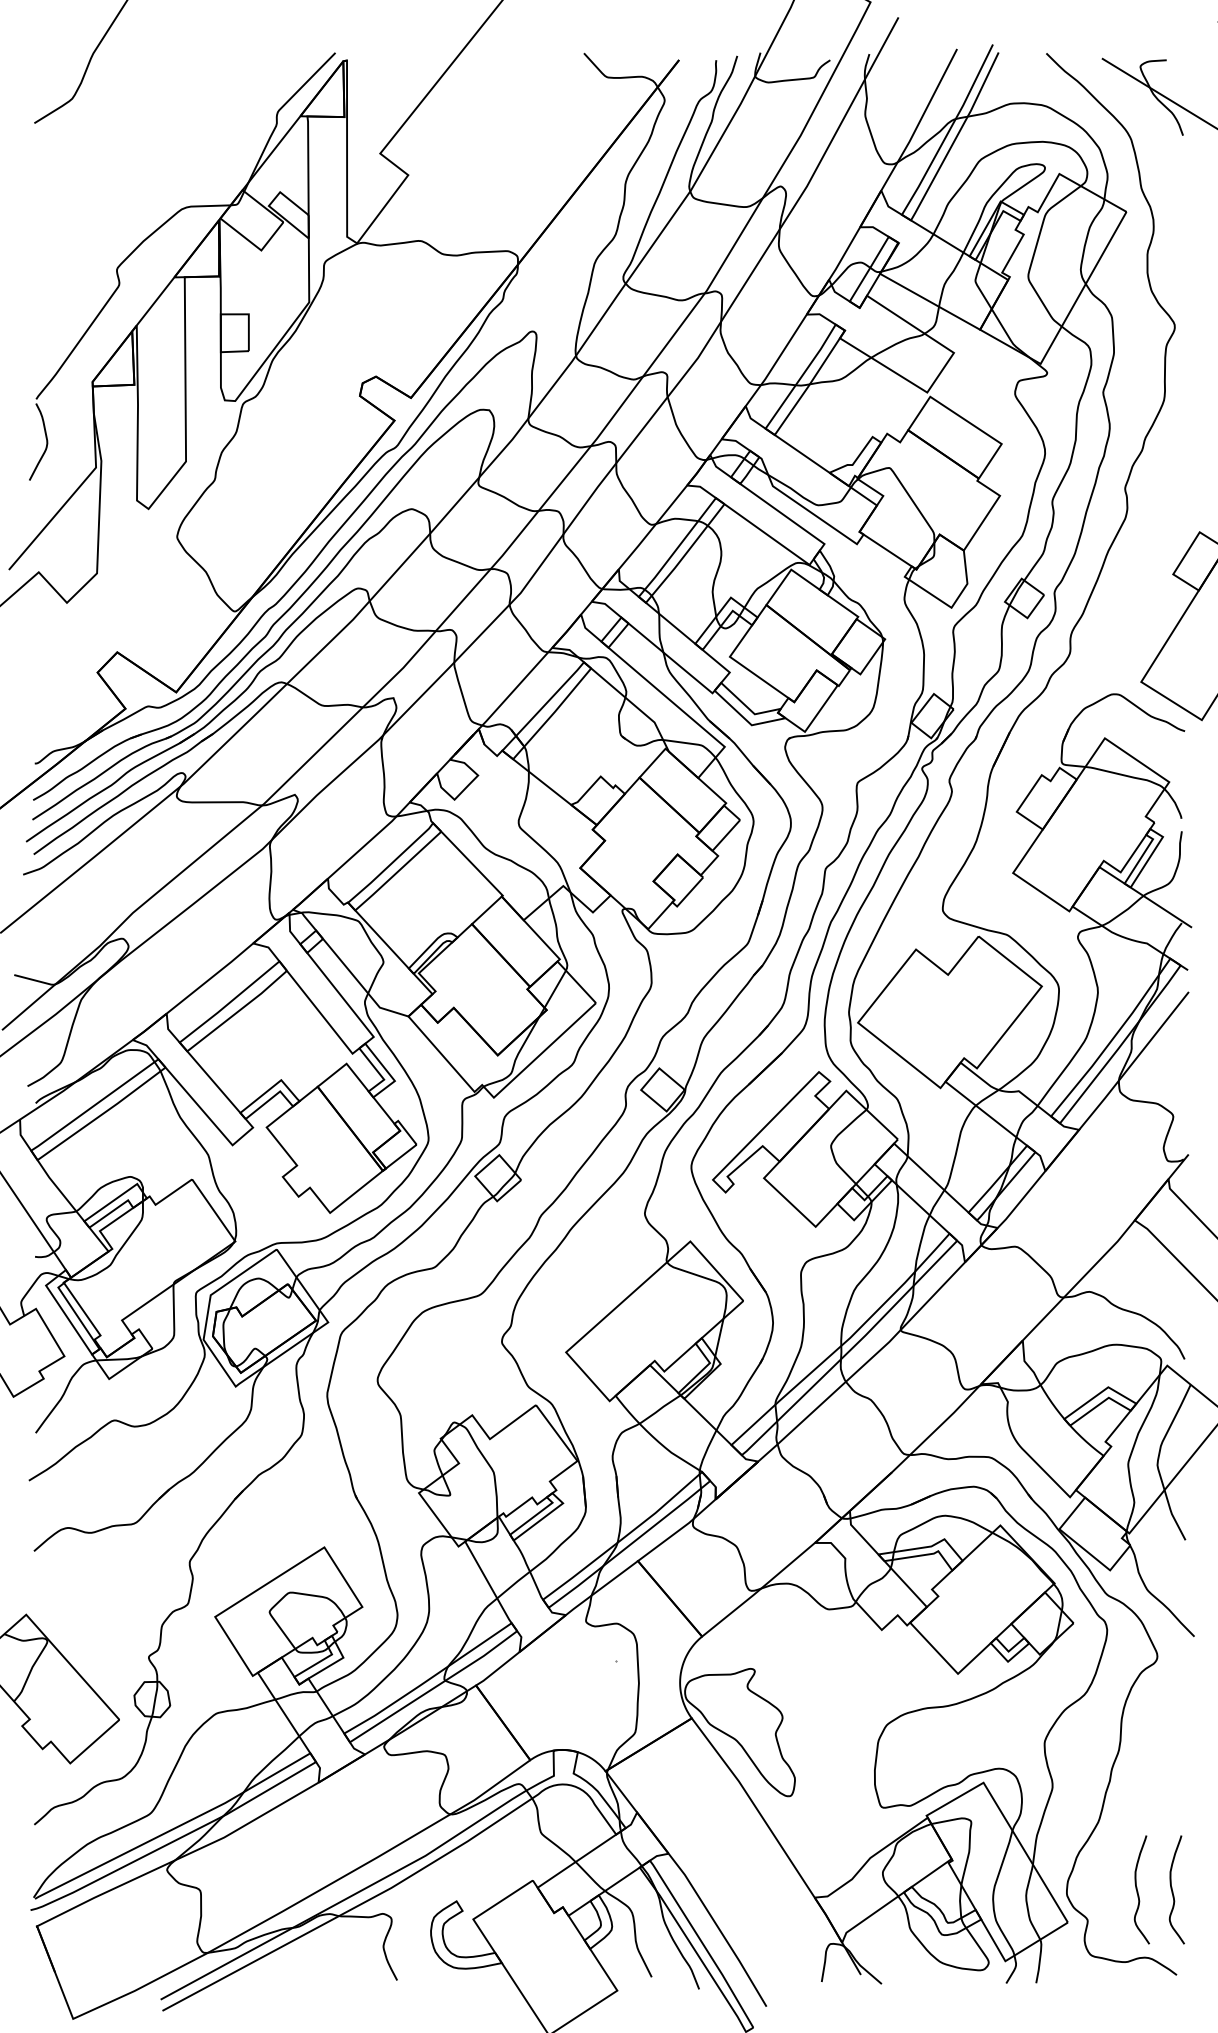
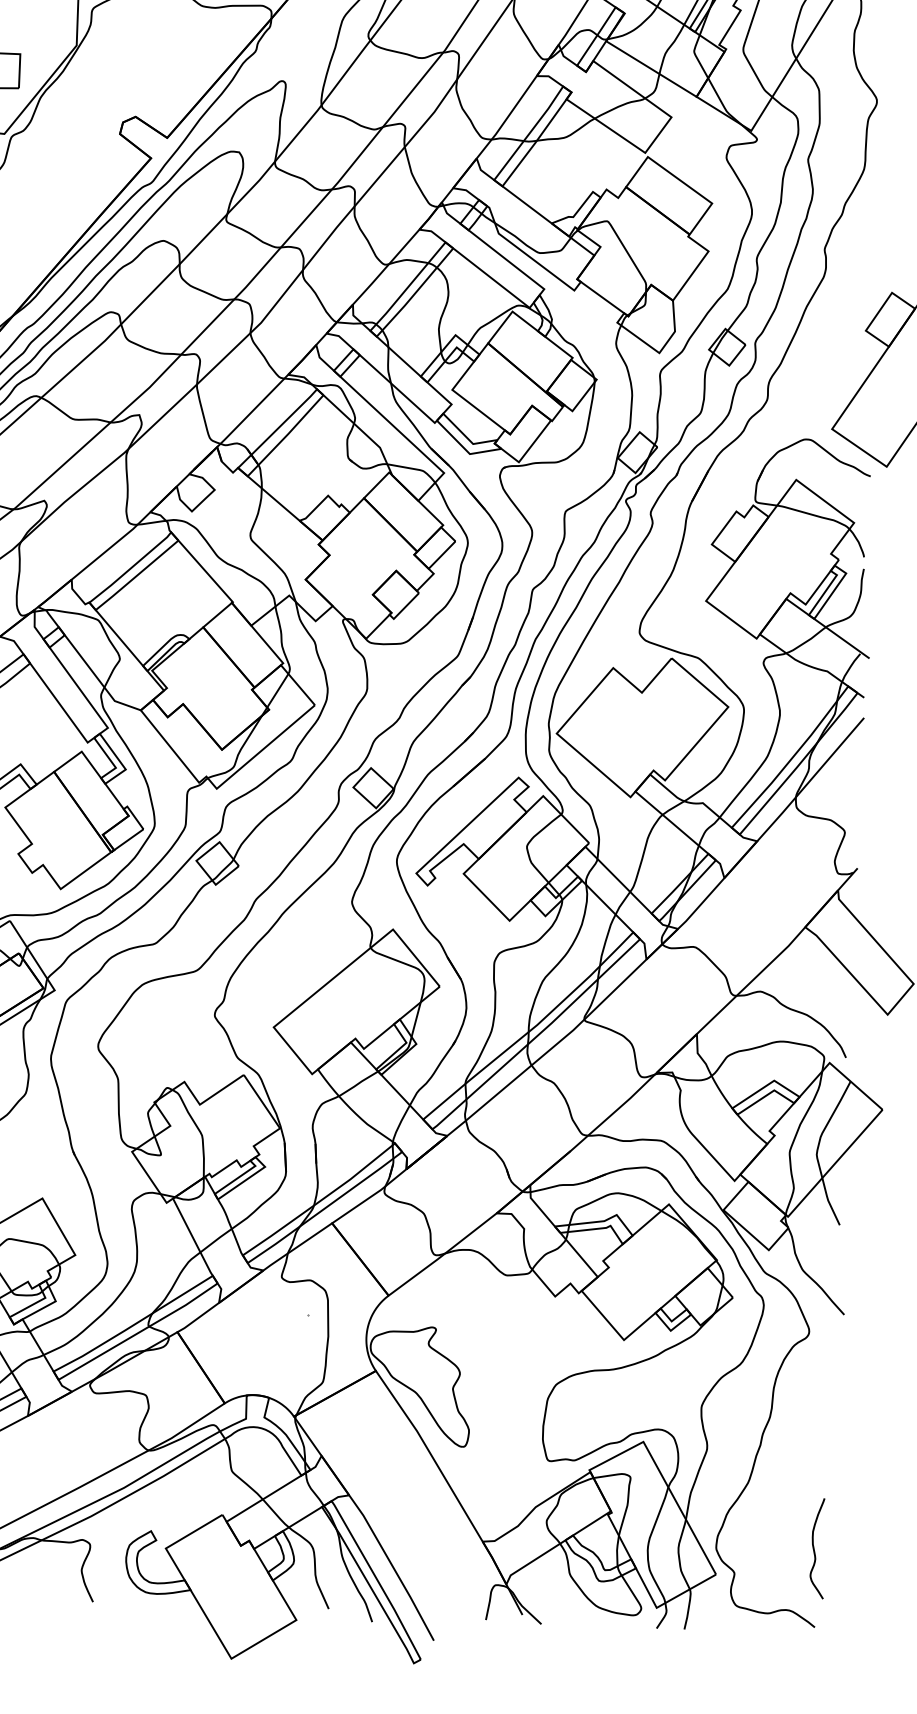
curve: (1138, 1891) -> (782, 1548), removed

